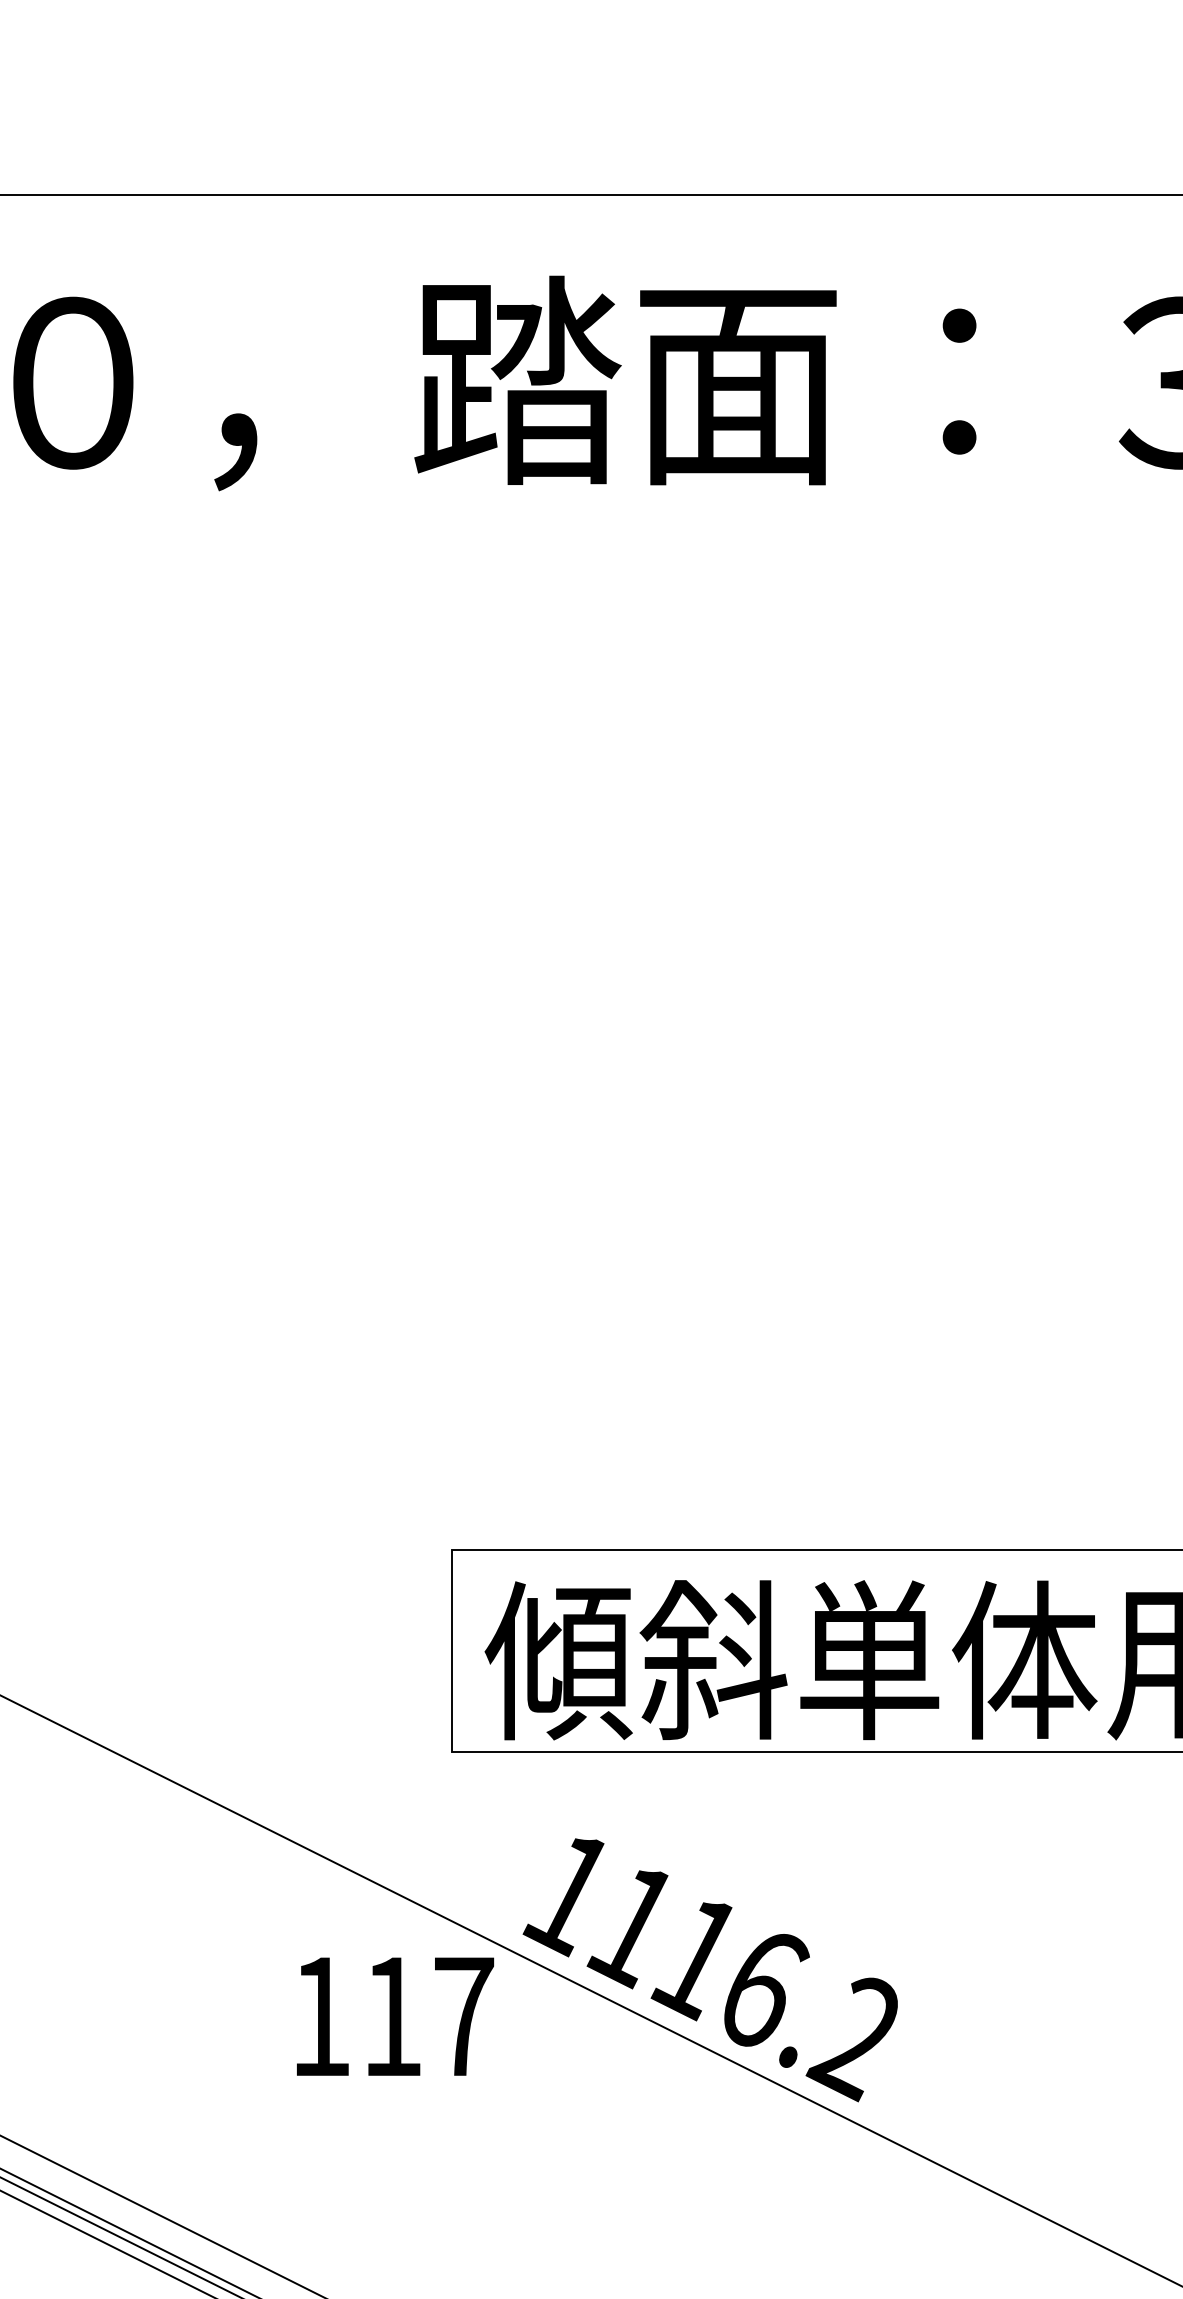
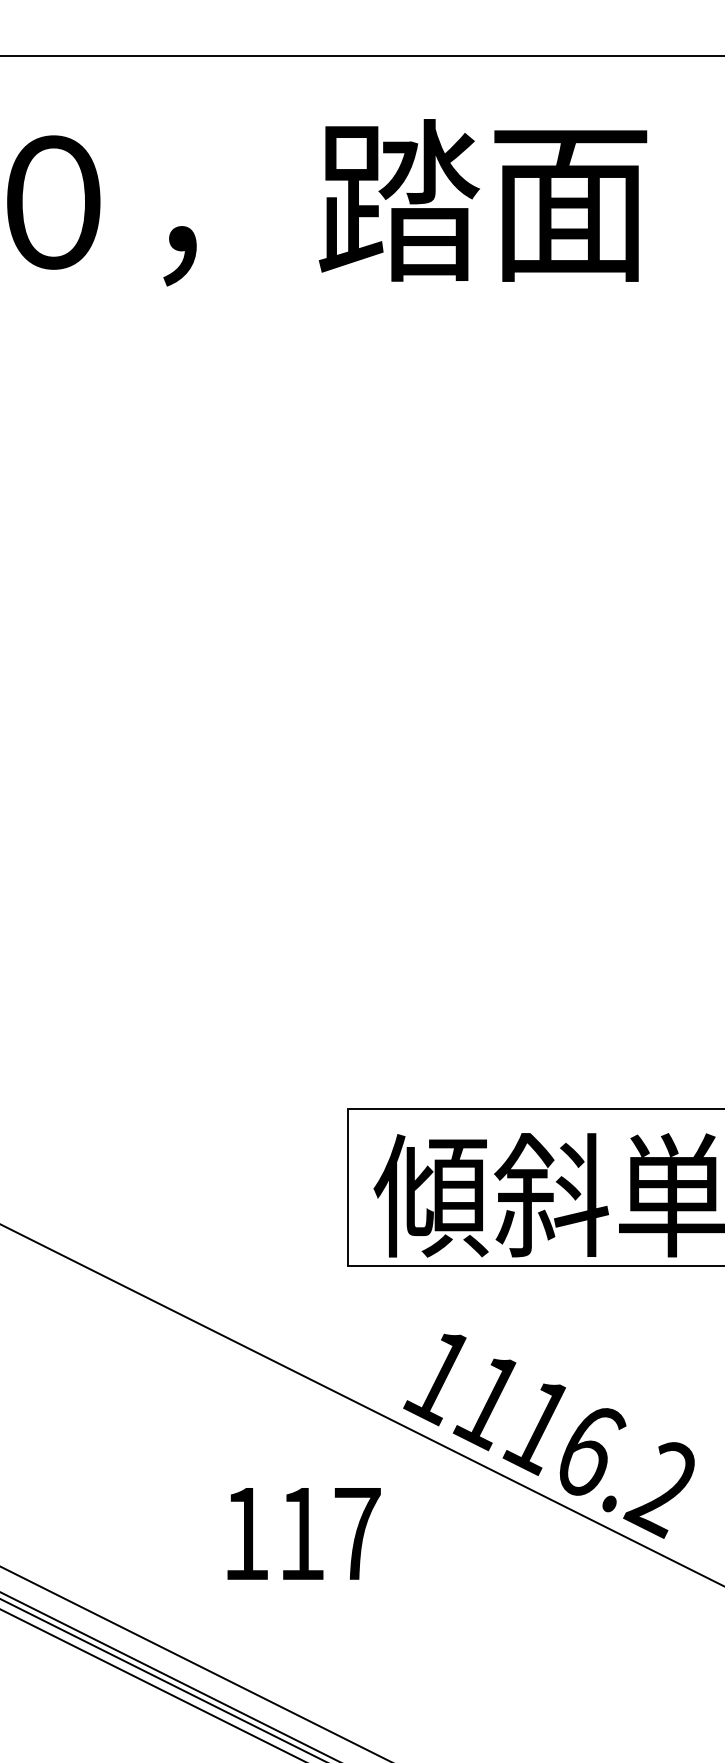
text: (395, 2016) -> (304, 1533), moved

